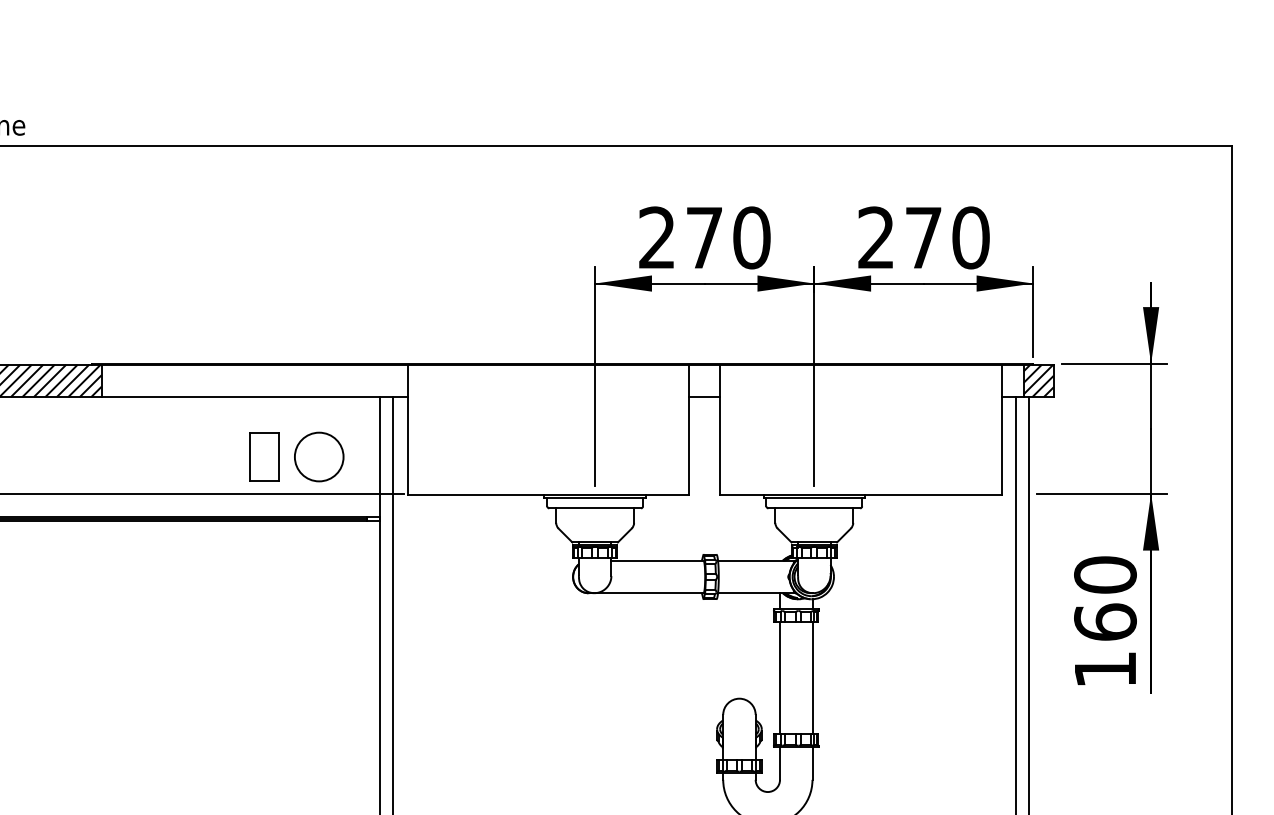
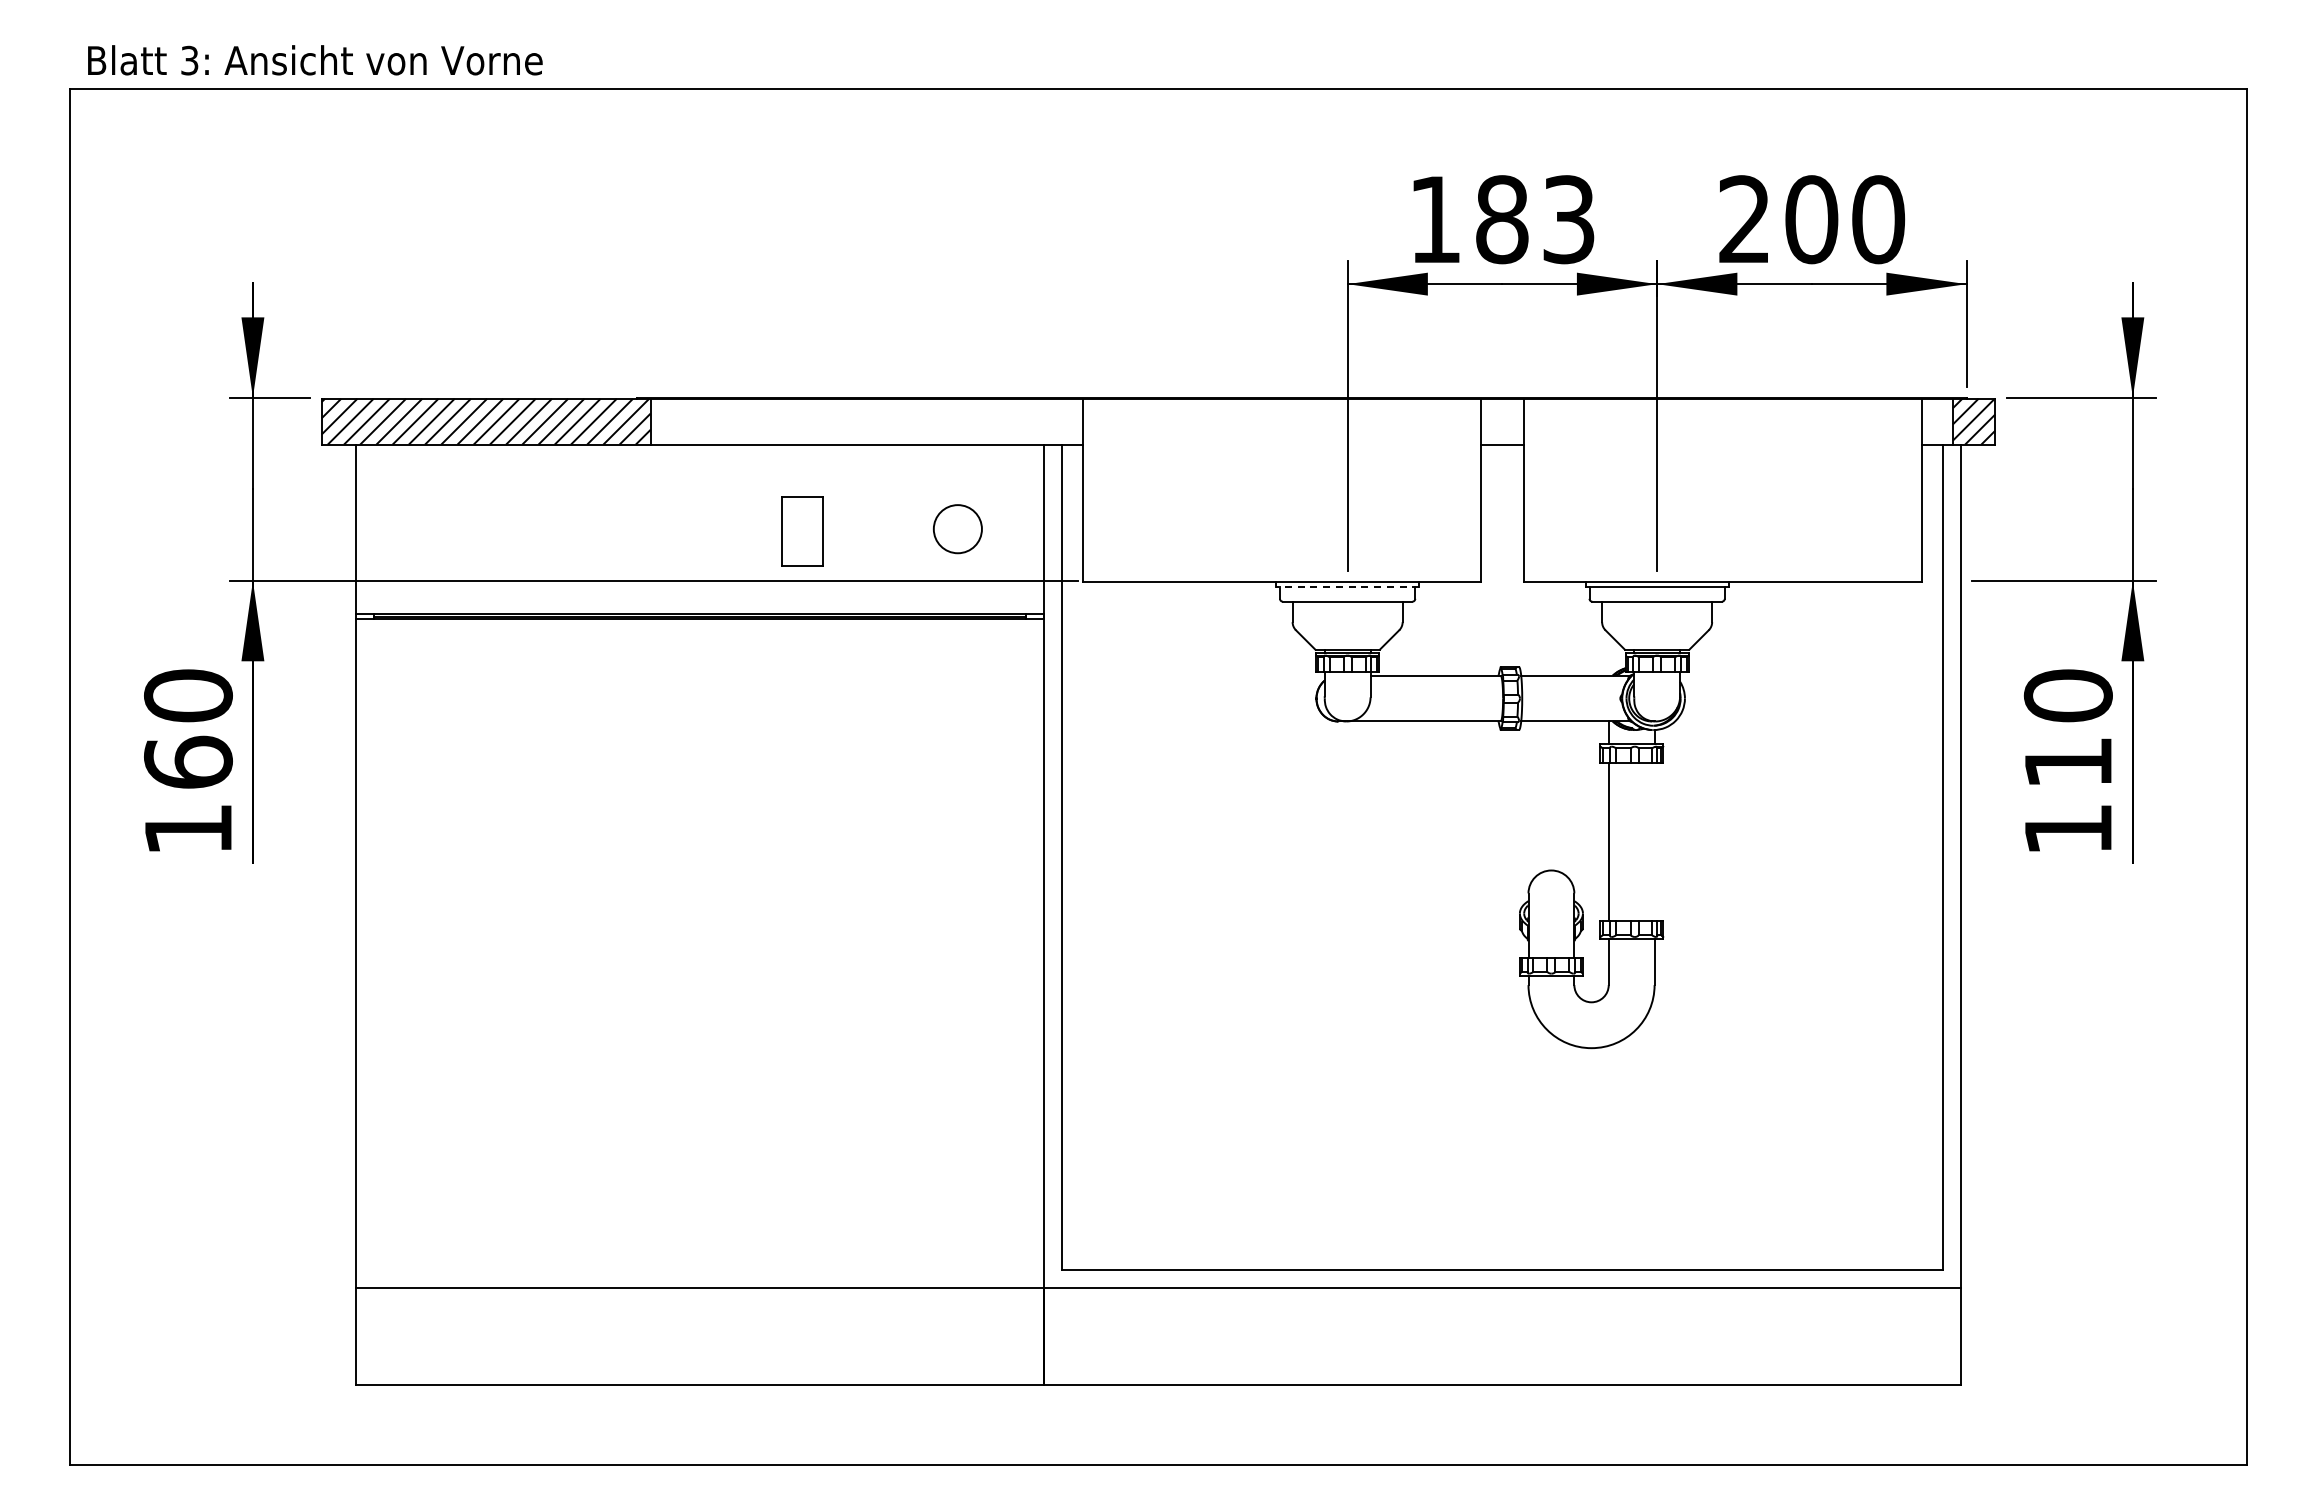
text: (704, 237) -> (1502, 219), 270 -> 183
text: (923, 237) -> (1811, 219), 270 -> 200
circle: (318, 456) -> (957, 528), size x0.7
part: (264, 457) -> (802, 531), moved
line: (595, 497) -> (1347, 586), solid -> dashed
text: (1104, 621) -> (2067, 761), 160 -> 110
line: (812, 678) -> (1654, 841), removed

